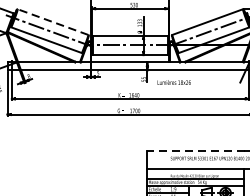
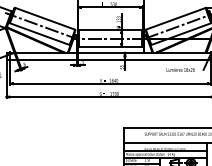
line: (53, 21) -> (45, 18), dashed -> solid
text: (174, 82) -> (180, 69), moved
line: (196, 150) -> (166, 127), dashed -> solid

